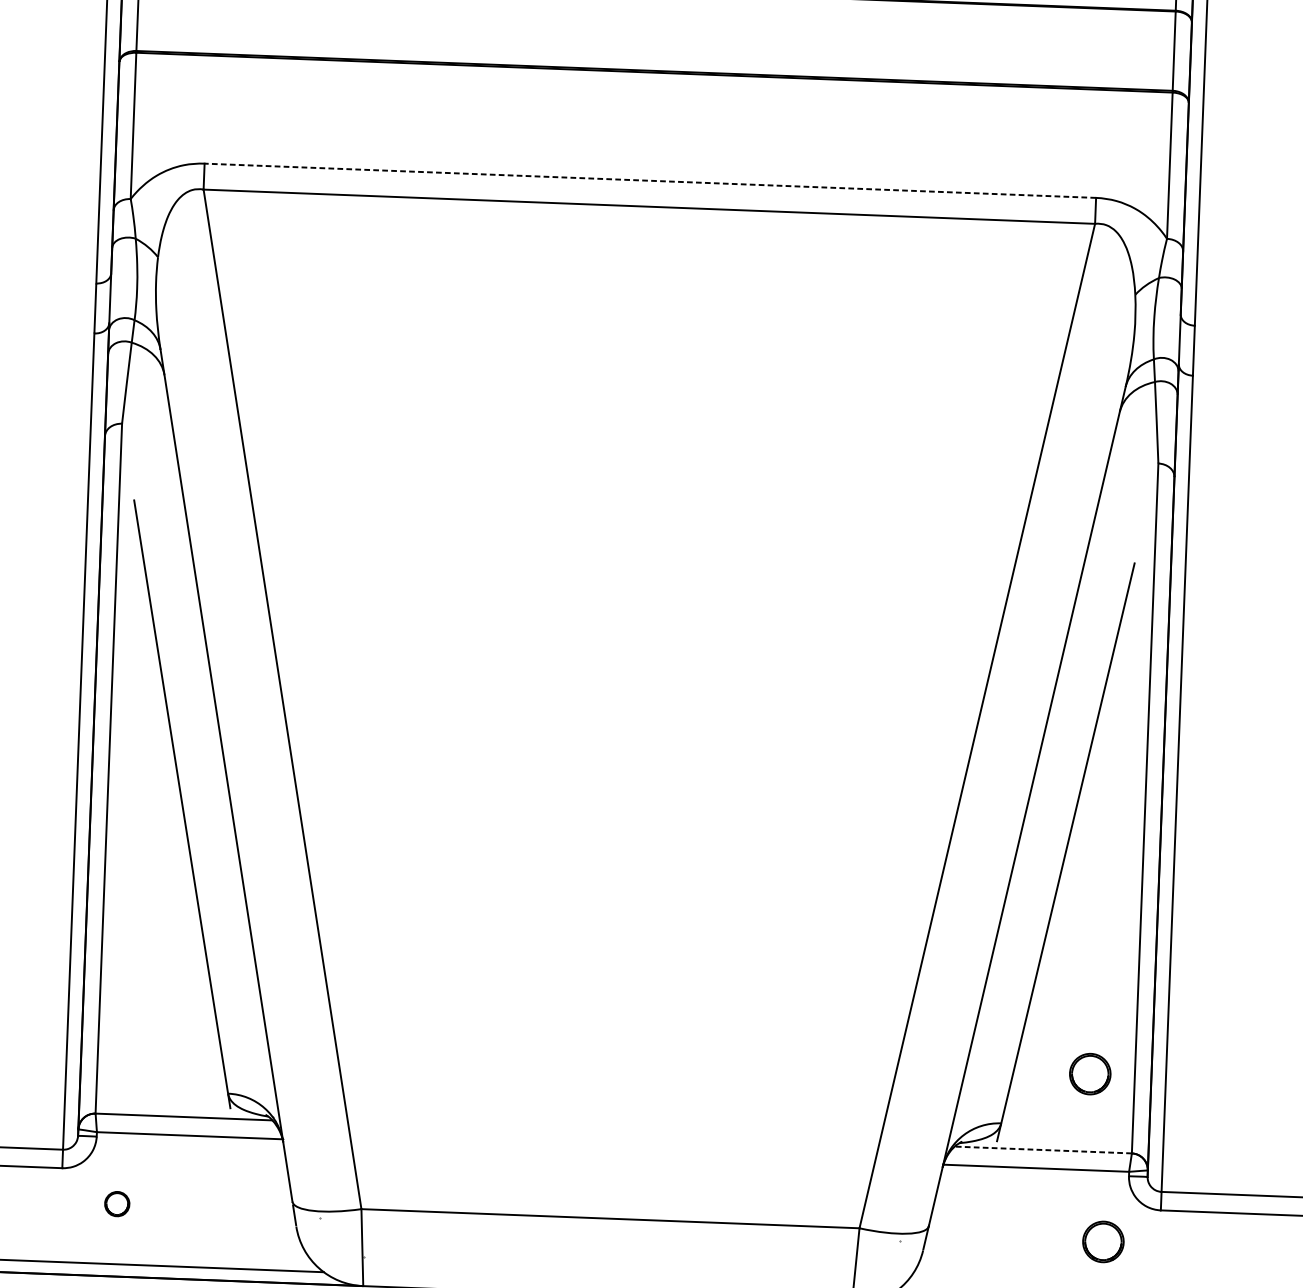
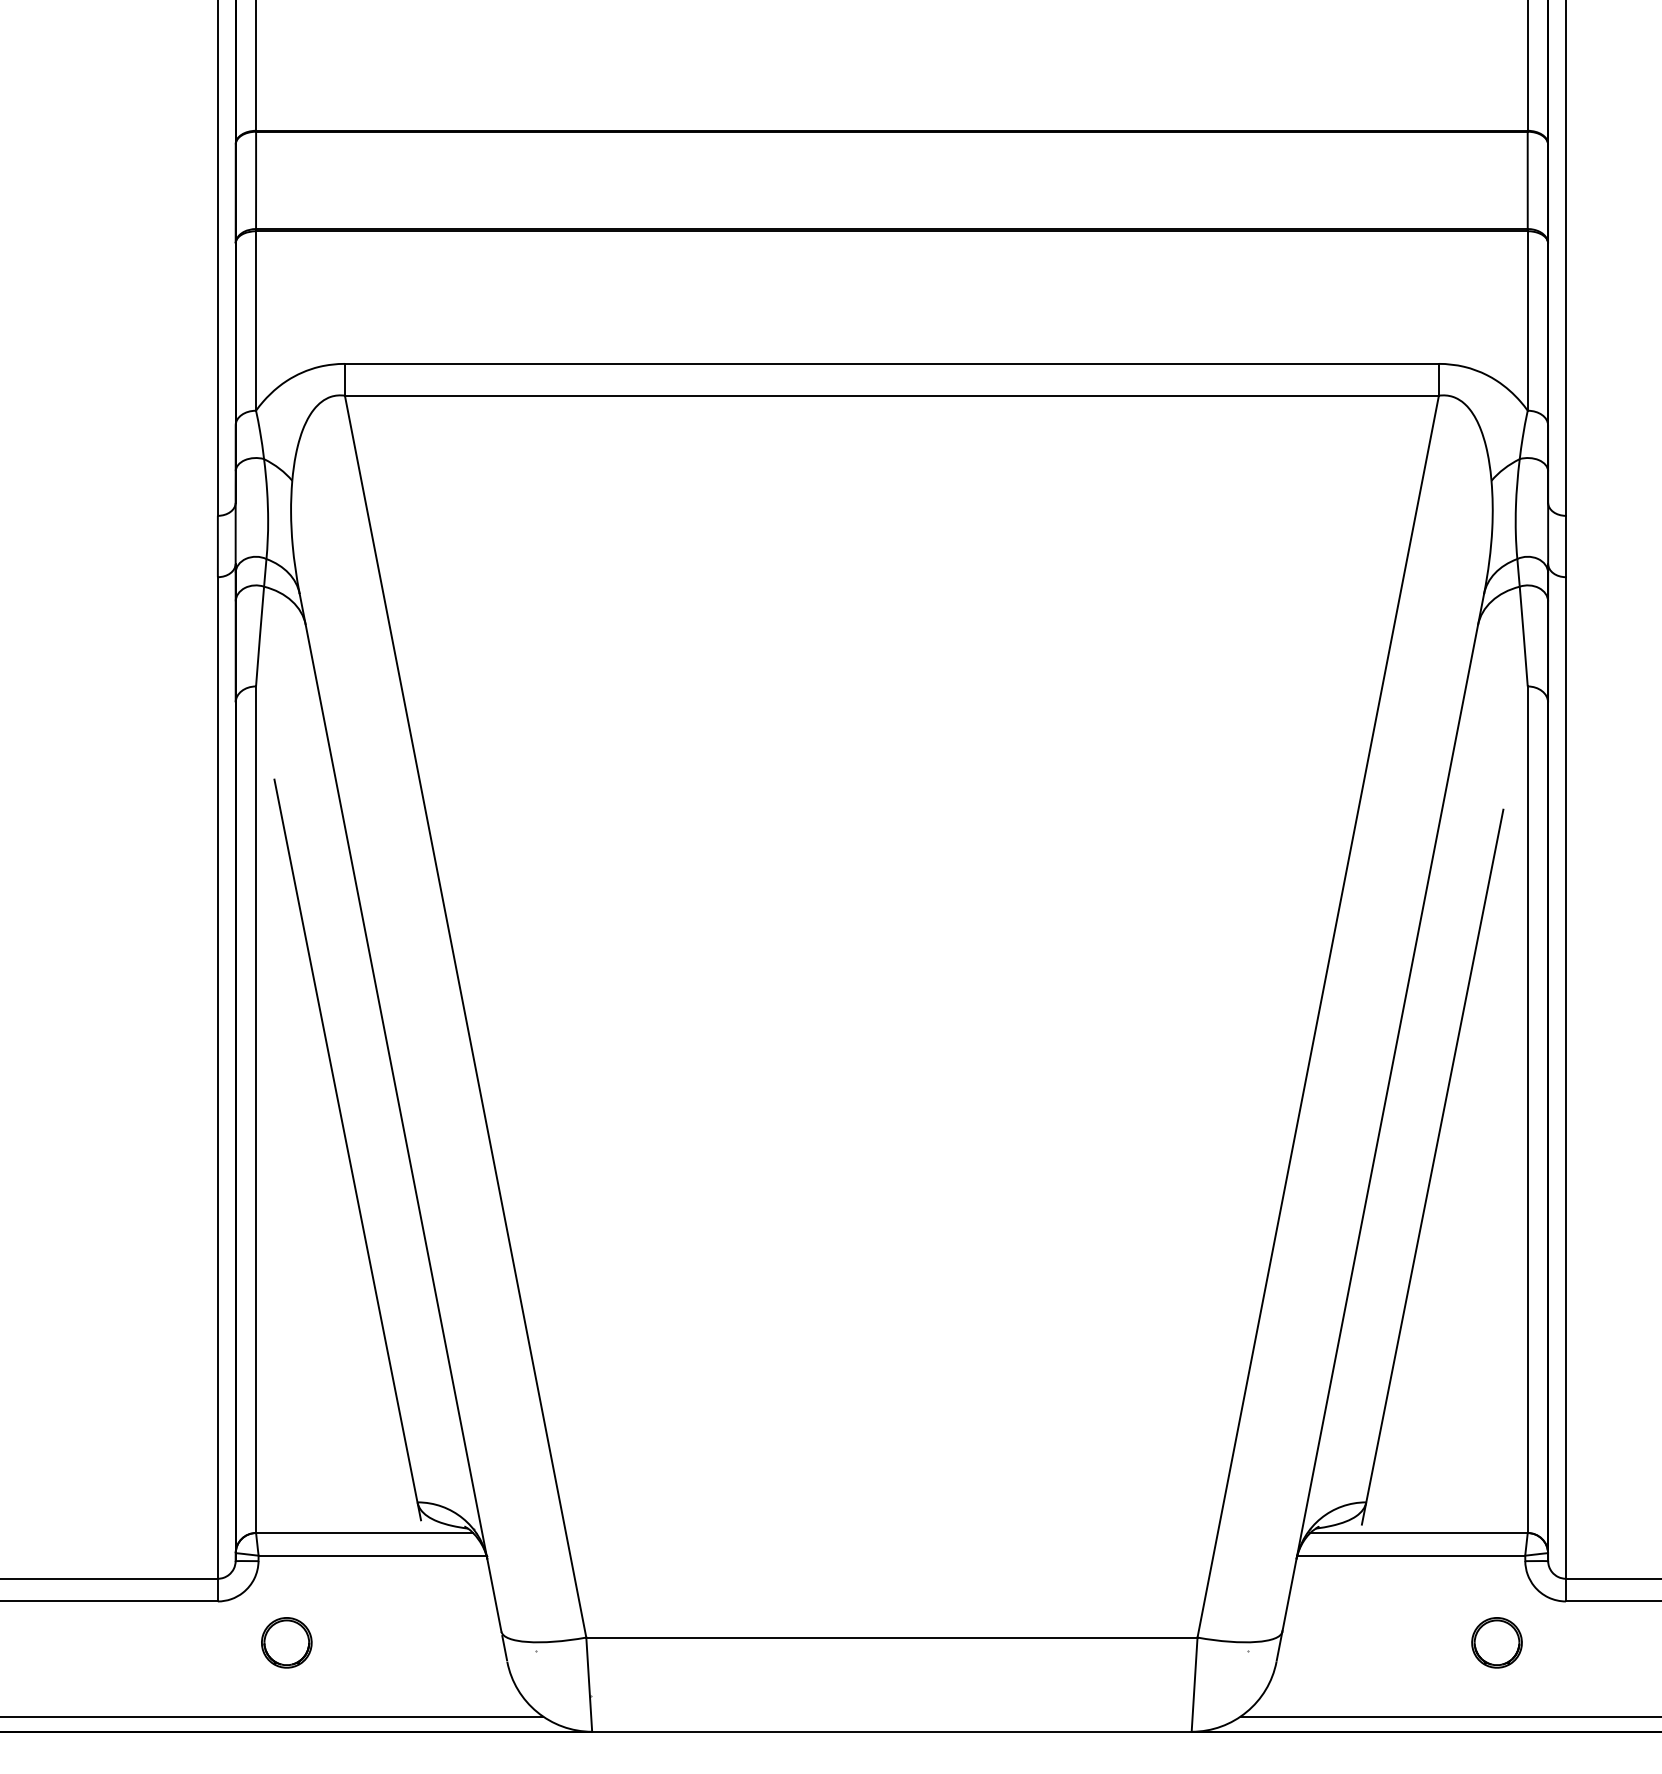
line: (650, 180) -> (891, 363), dashed -> solid
part: (1089, 1073) -> (1472, 1437), removed
line: (1043, 1150) -> (1419, 1533), dashed -> solid
part: (116, 1203) -> (286, 1642), size x1.67

